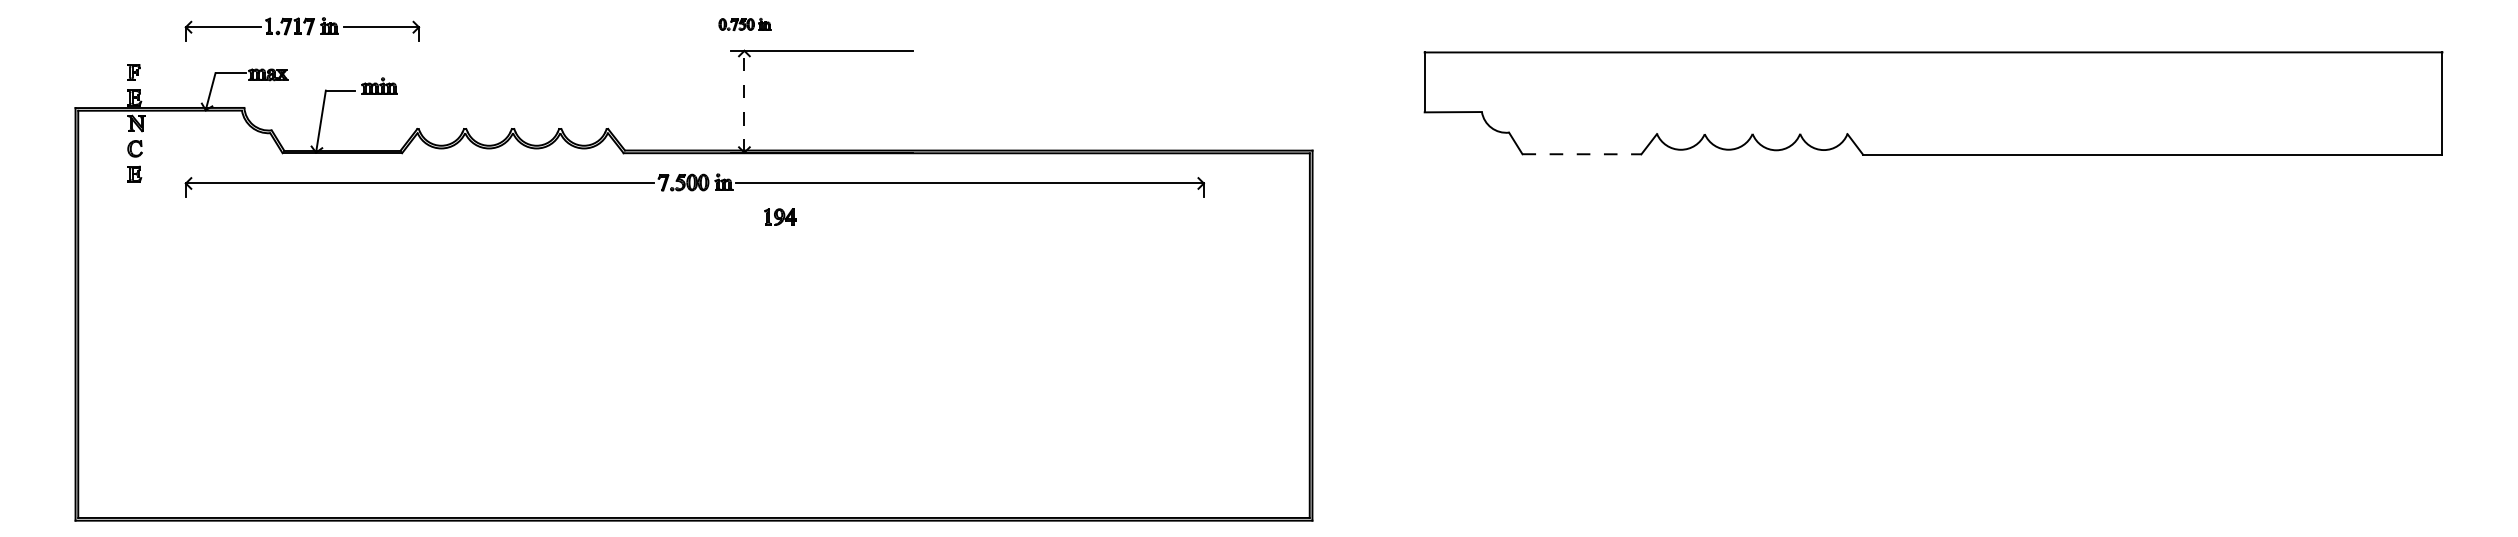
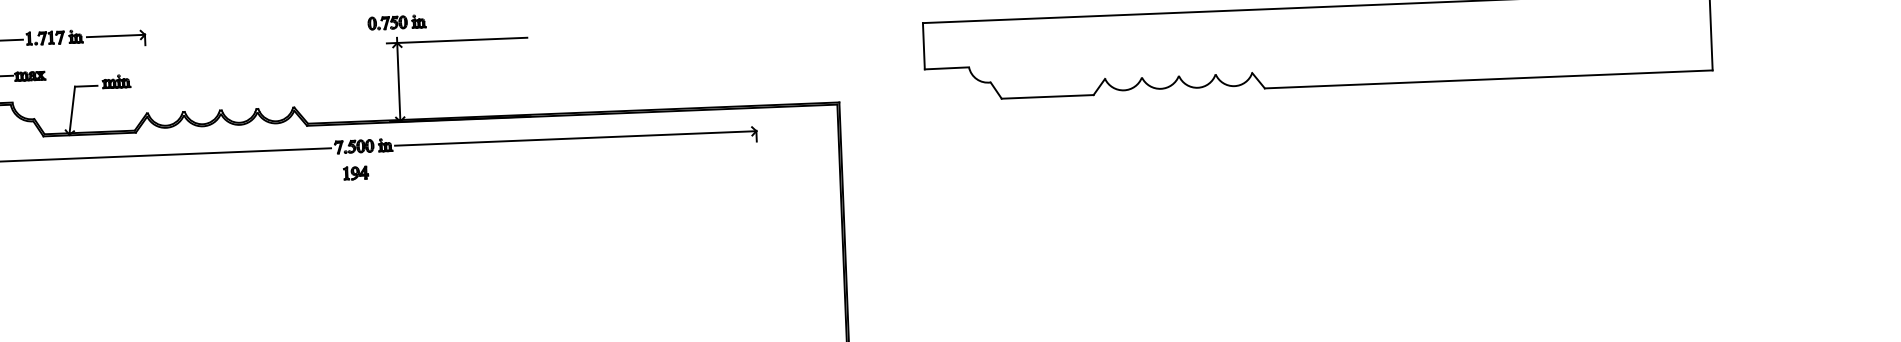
part: (744, 24) -> (396, 22), size x1.43
line: (744, 97) -> (398, 79), dashed -> solid
line: (1582, 154) -> (1048, 97), dashed -> solid
part: (780, 216) -> (356, 172), moved

